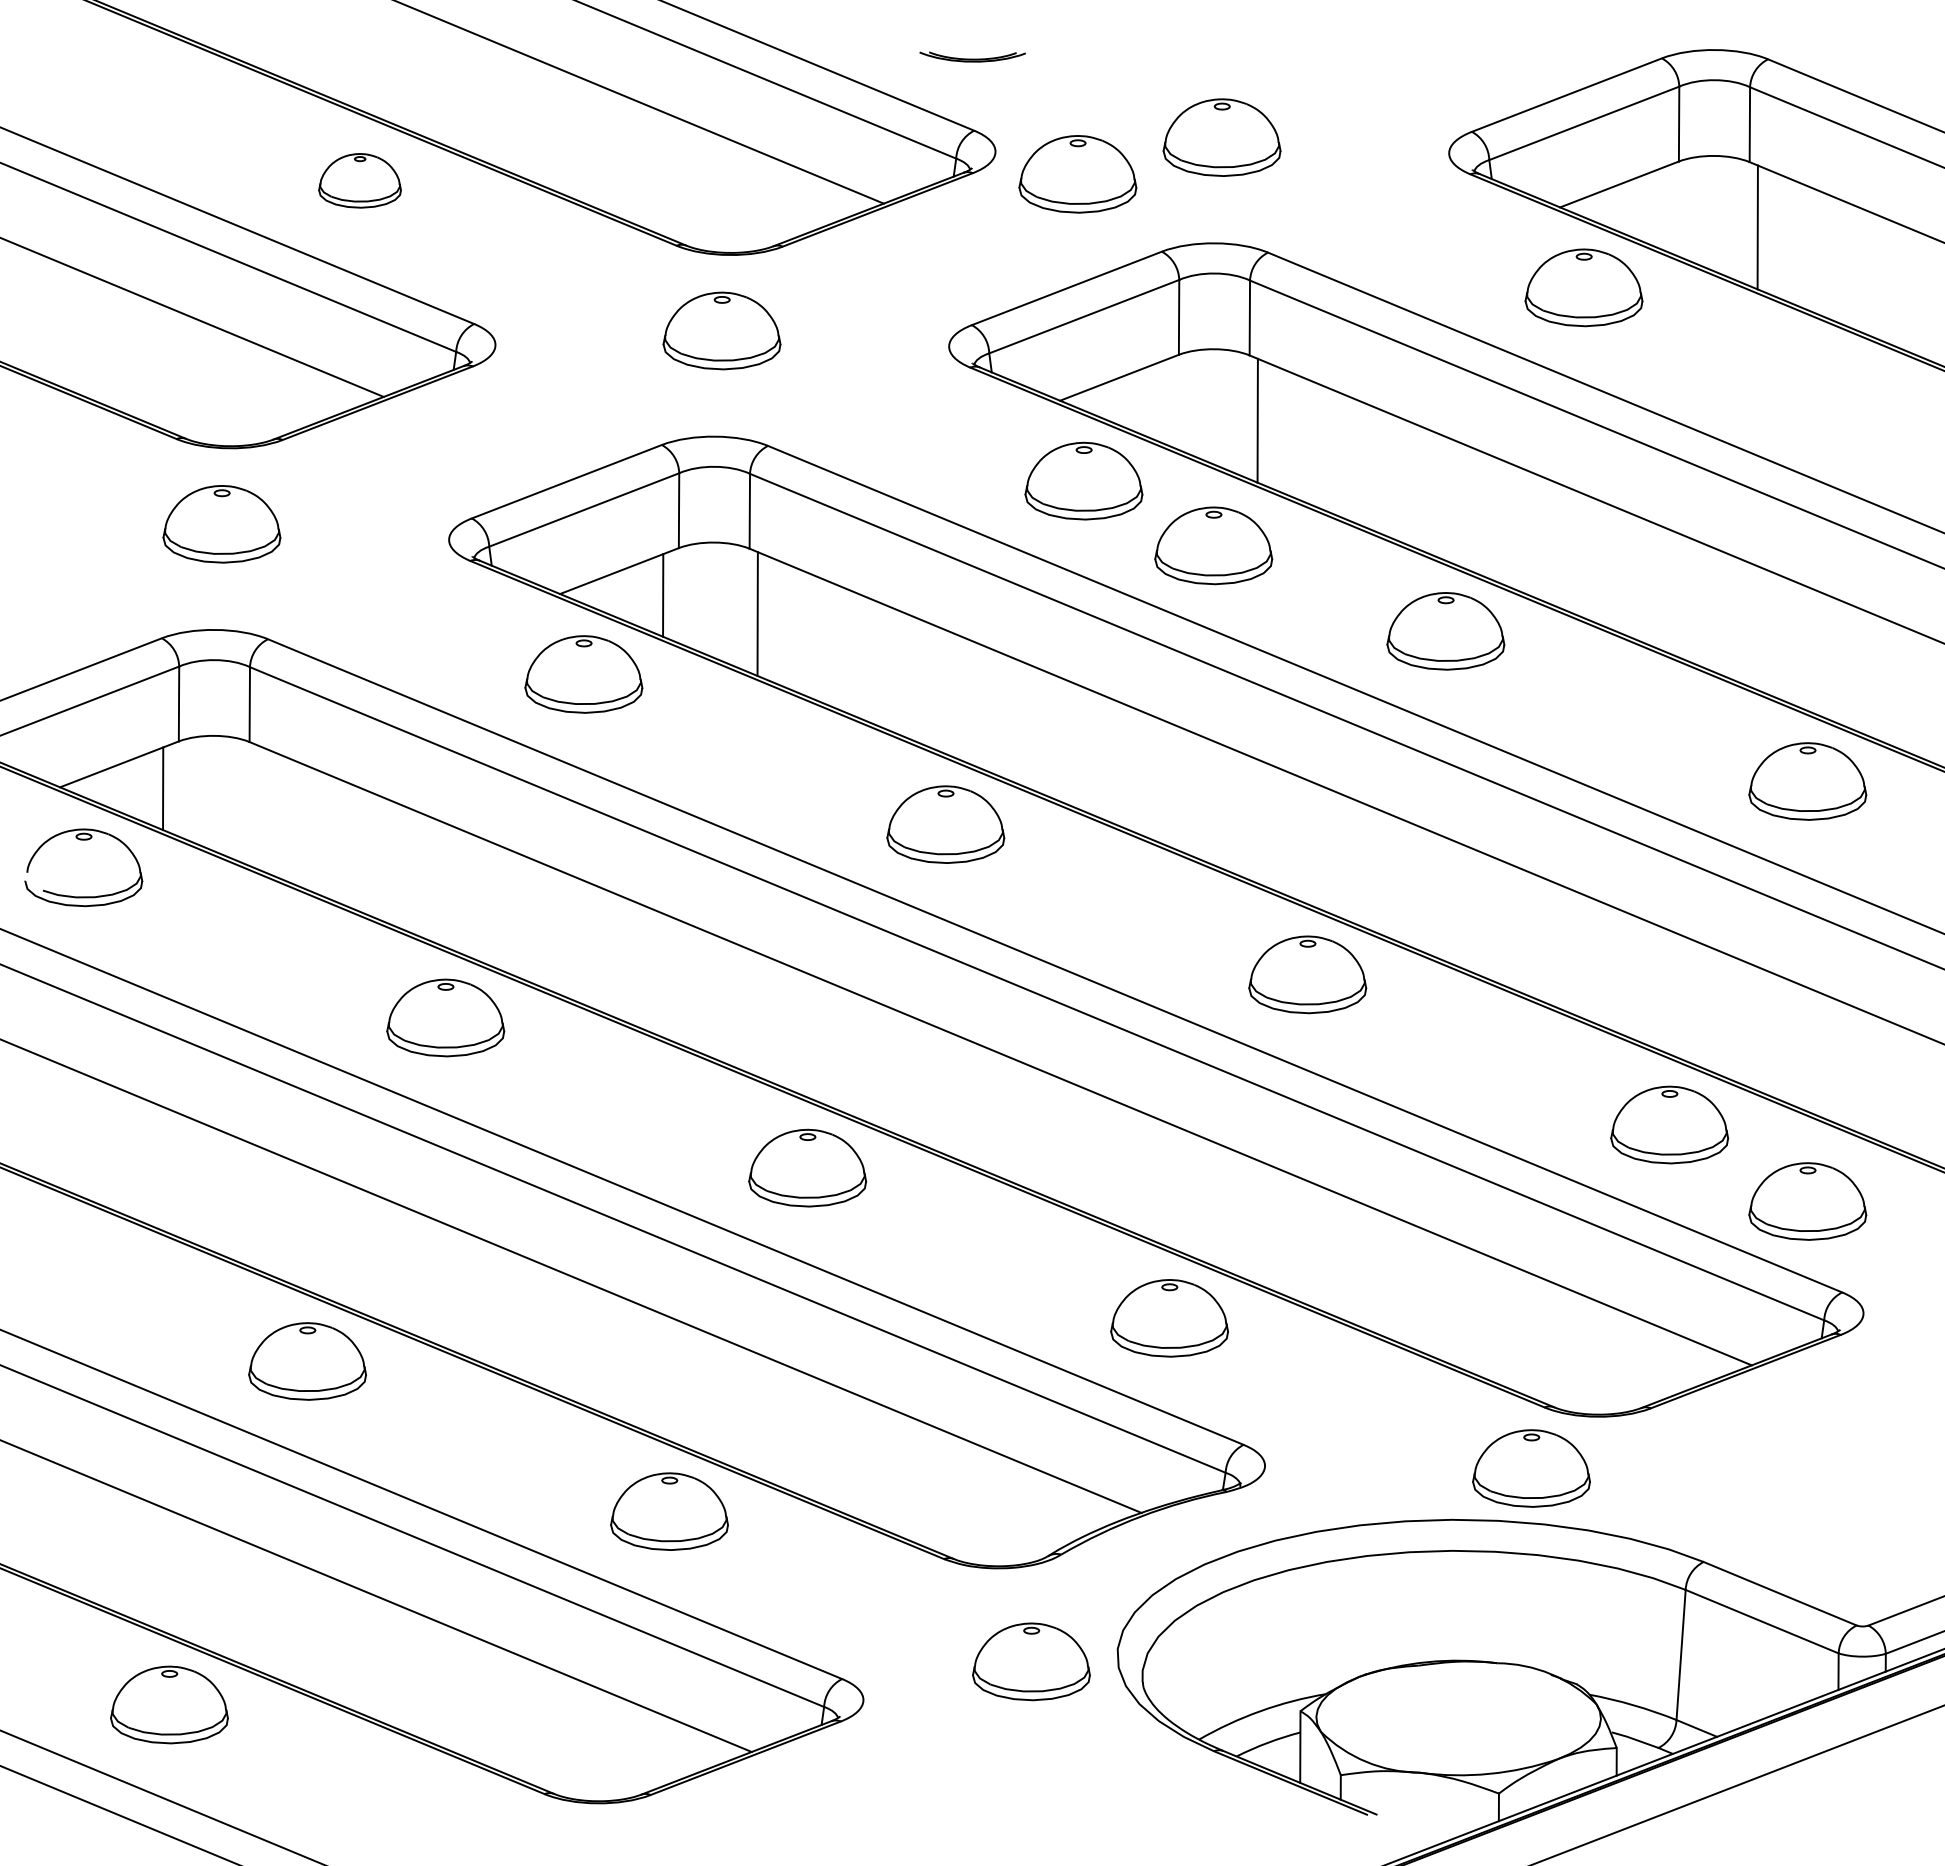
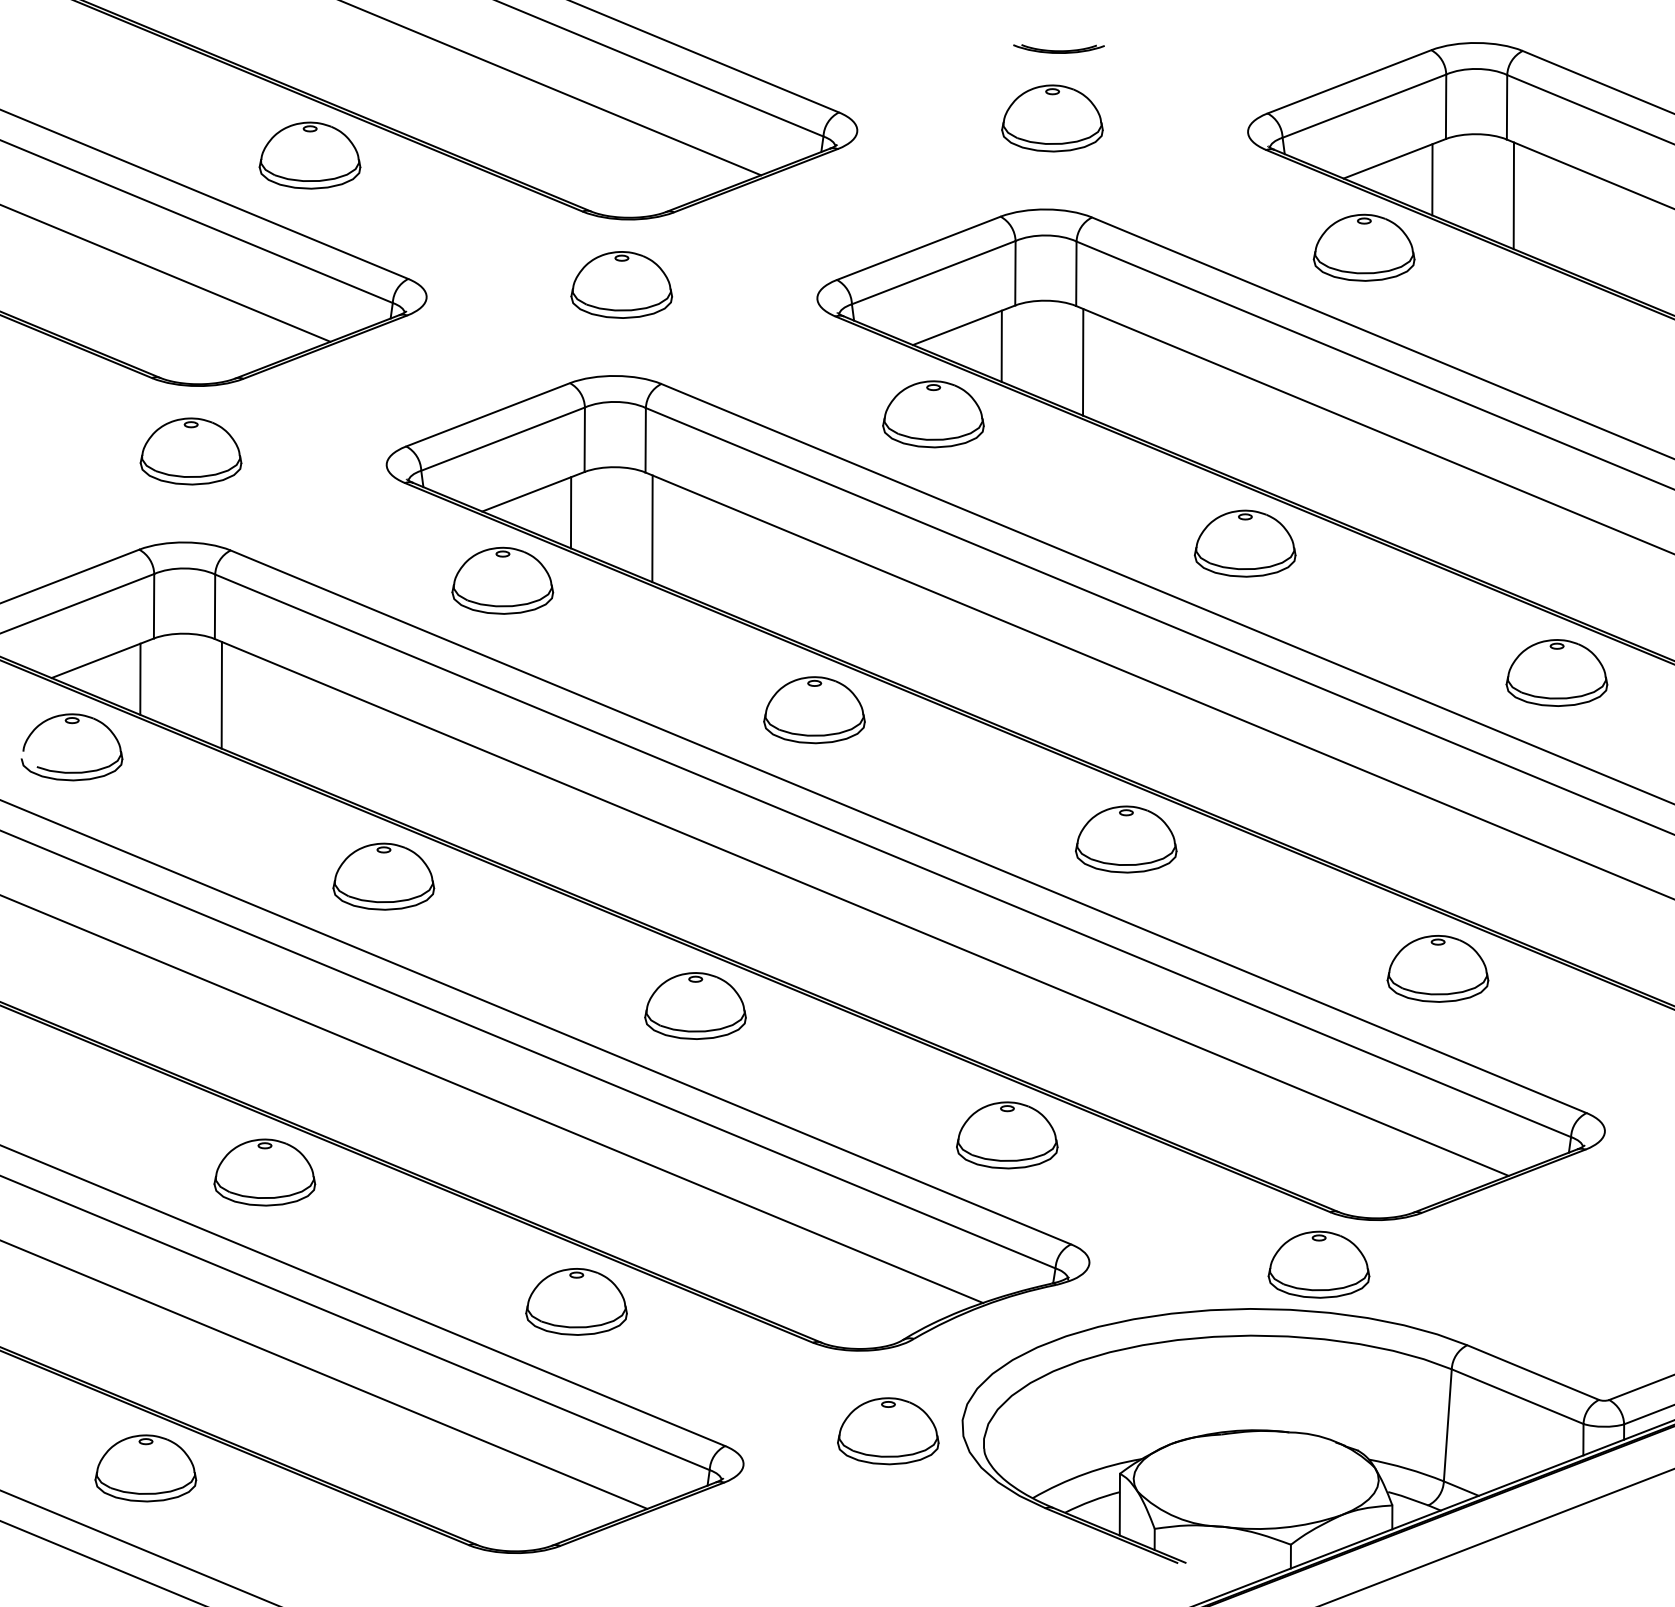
part: (972, 56) -> (1058, 48), moved
part: (1077, 174) -> (927, 150), removed
part: (359, 180) -> (309, 155), size x1.43
line: (1663, 208) -> (1432, 179), added
line: (1163, 401) -> (1002, 345), added
part: (1213, 545) -> (1045, 469), removed
line: (257, 807) -> (221, 695), added
part: (1807, 1201) -> (1556, 1034), removed

